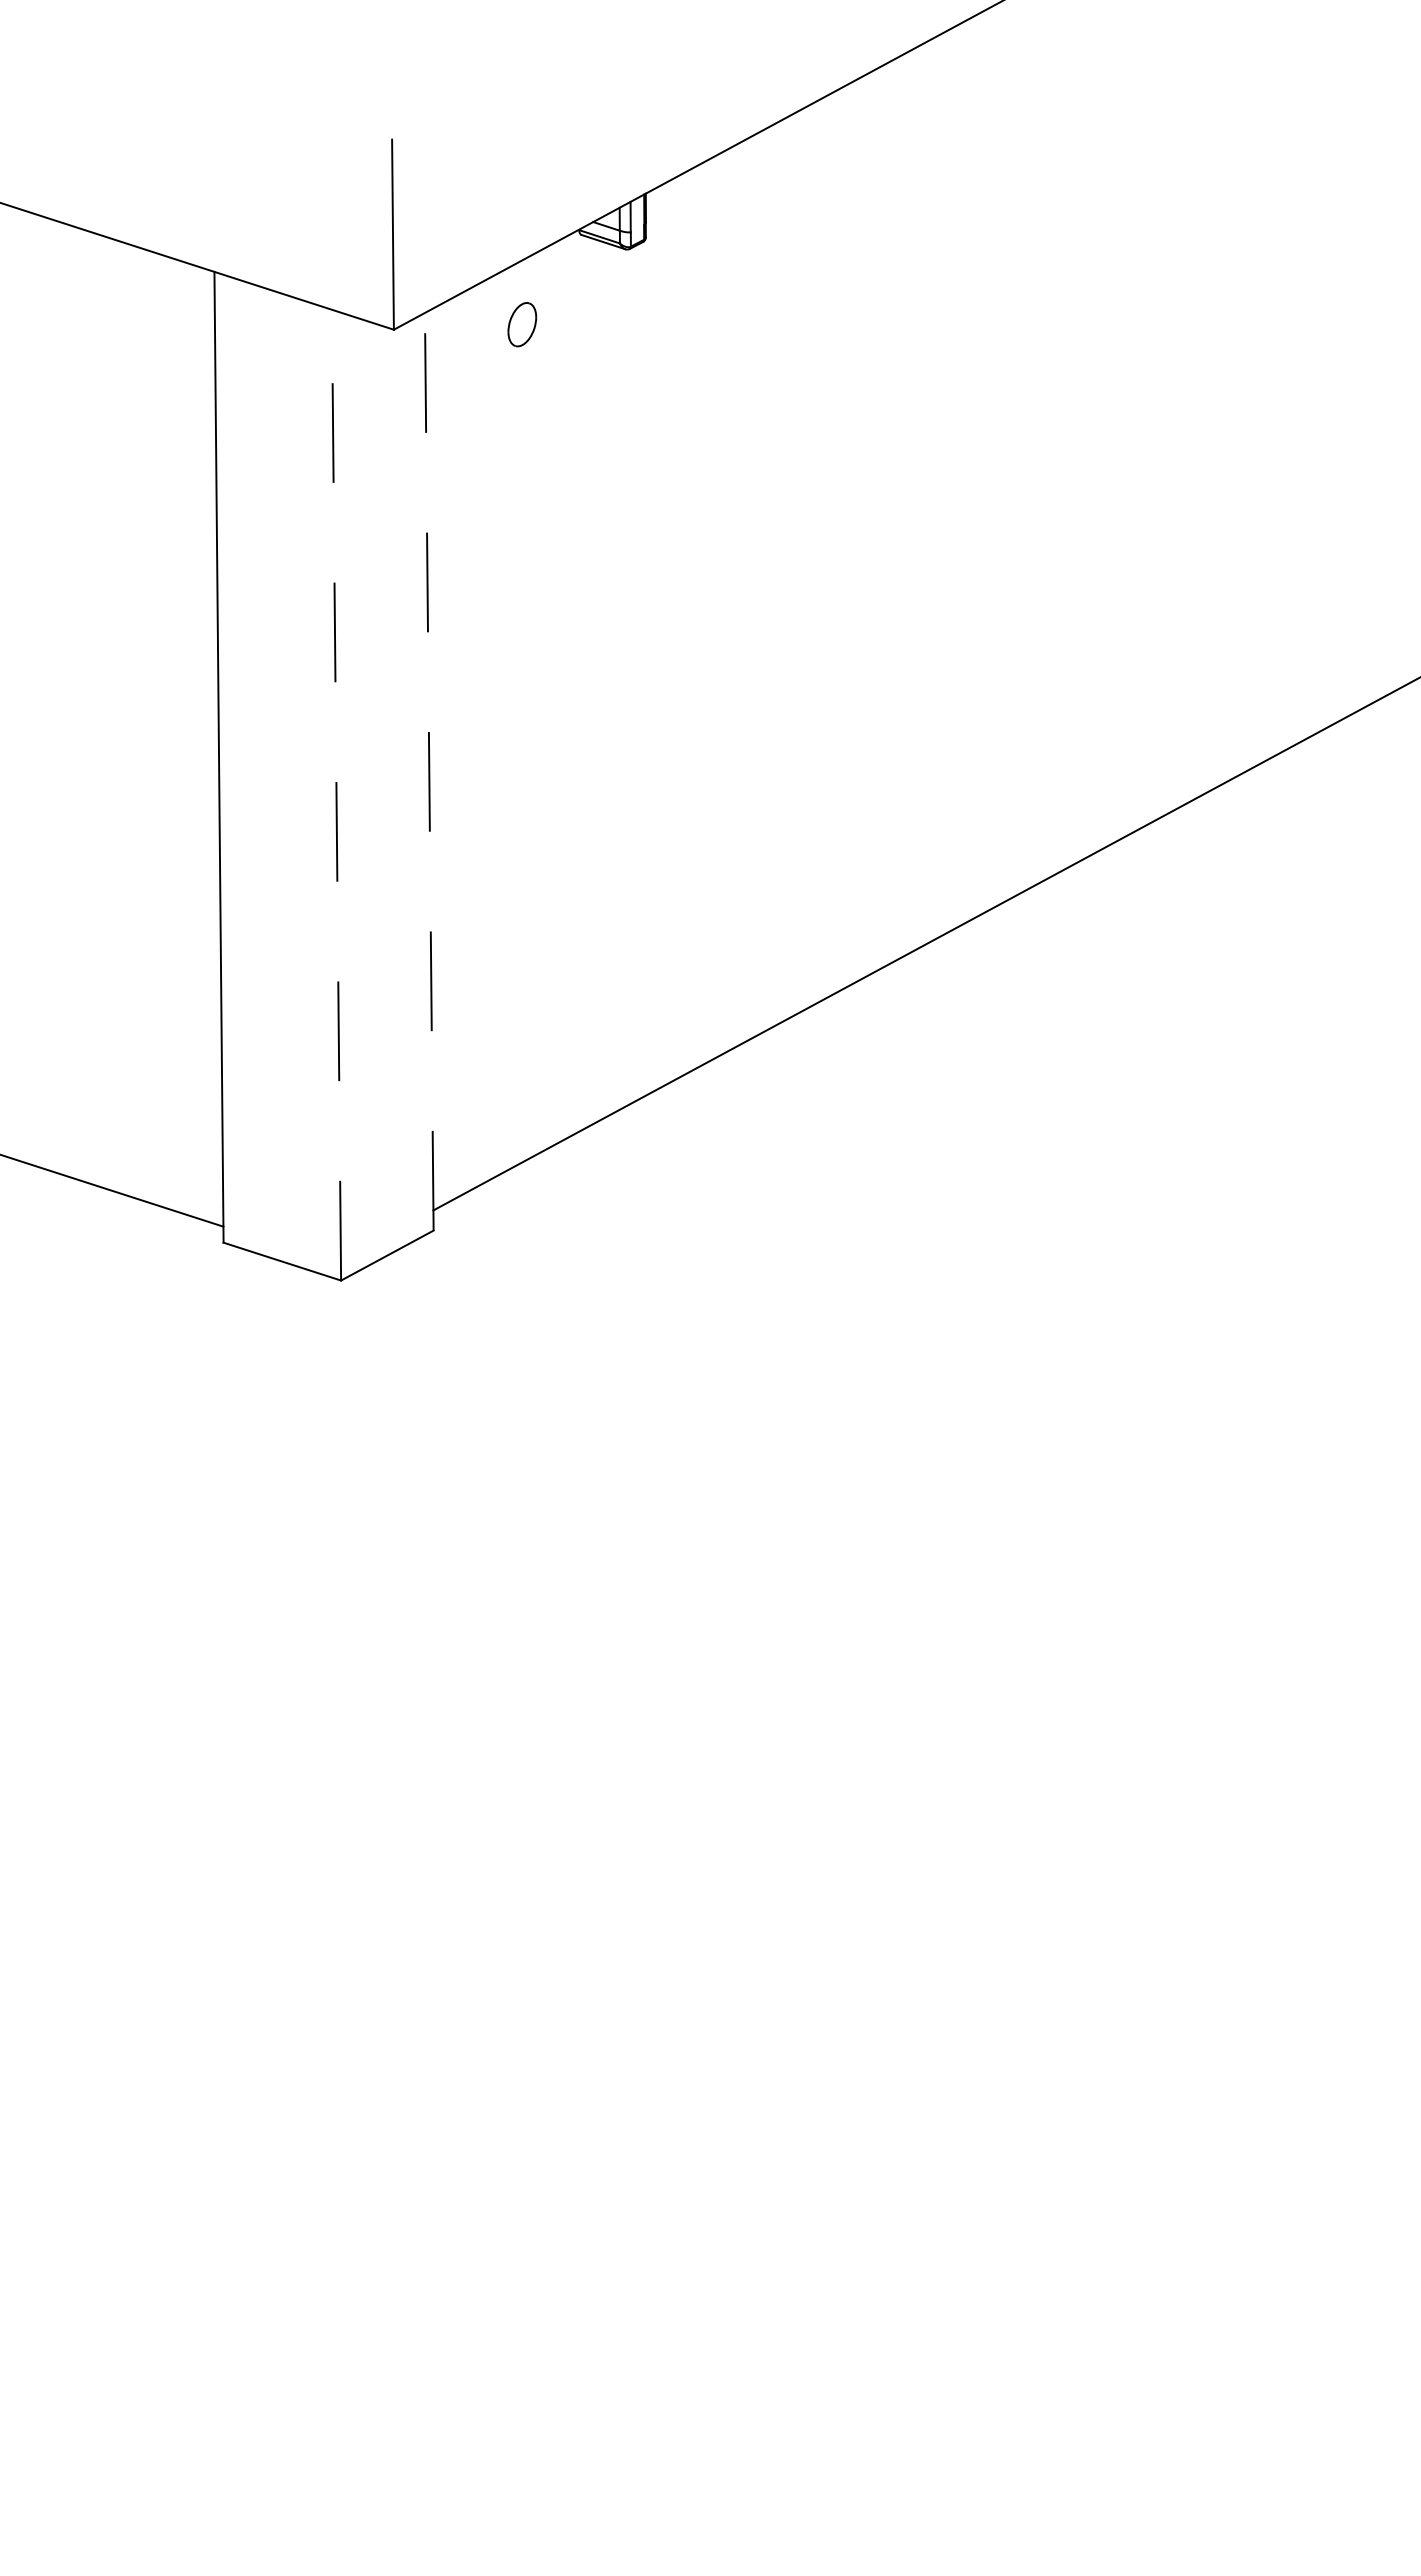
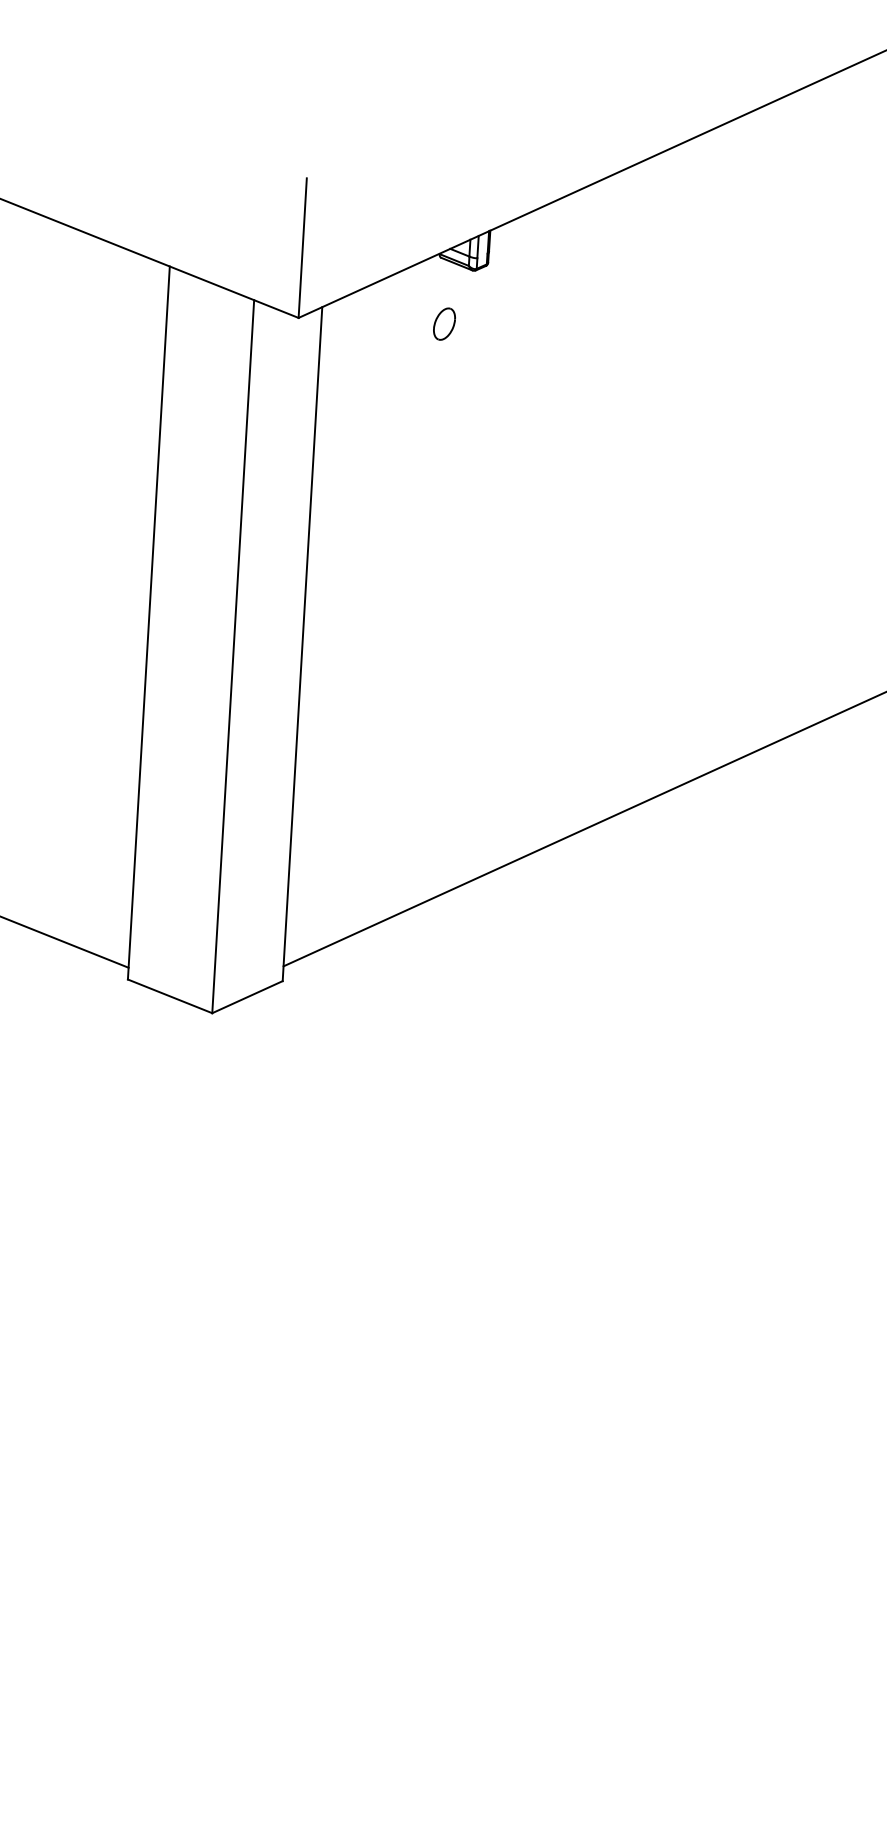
part: (522, 324) -> (444, 324), moved
line: (429, 771) -> (302, 643), dashed -> solid
line: (336, 794) -> (233, 656), dashed -> solid

